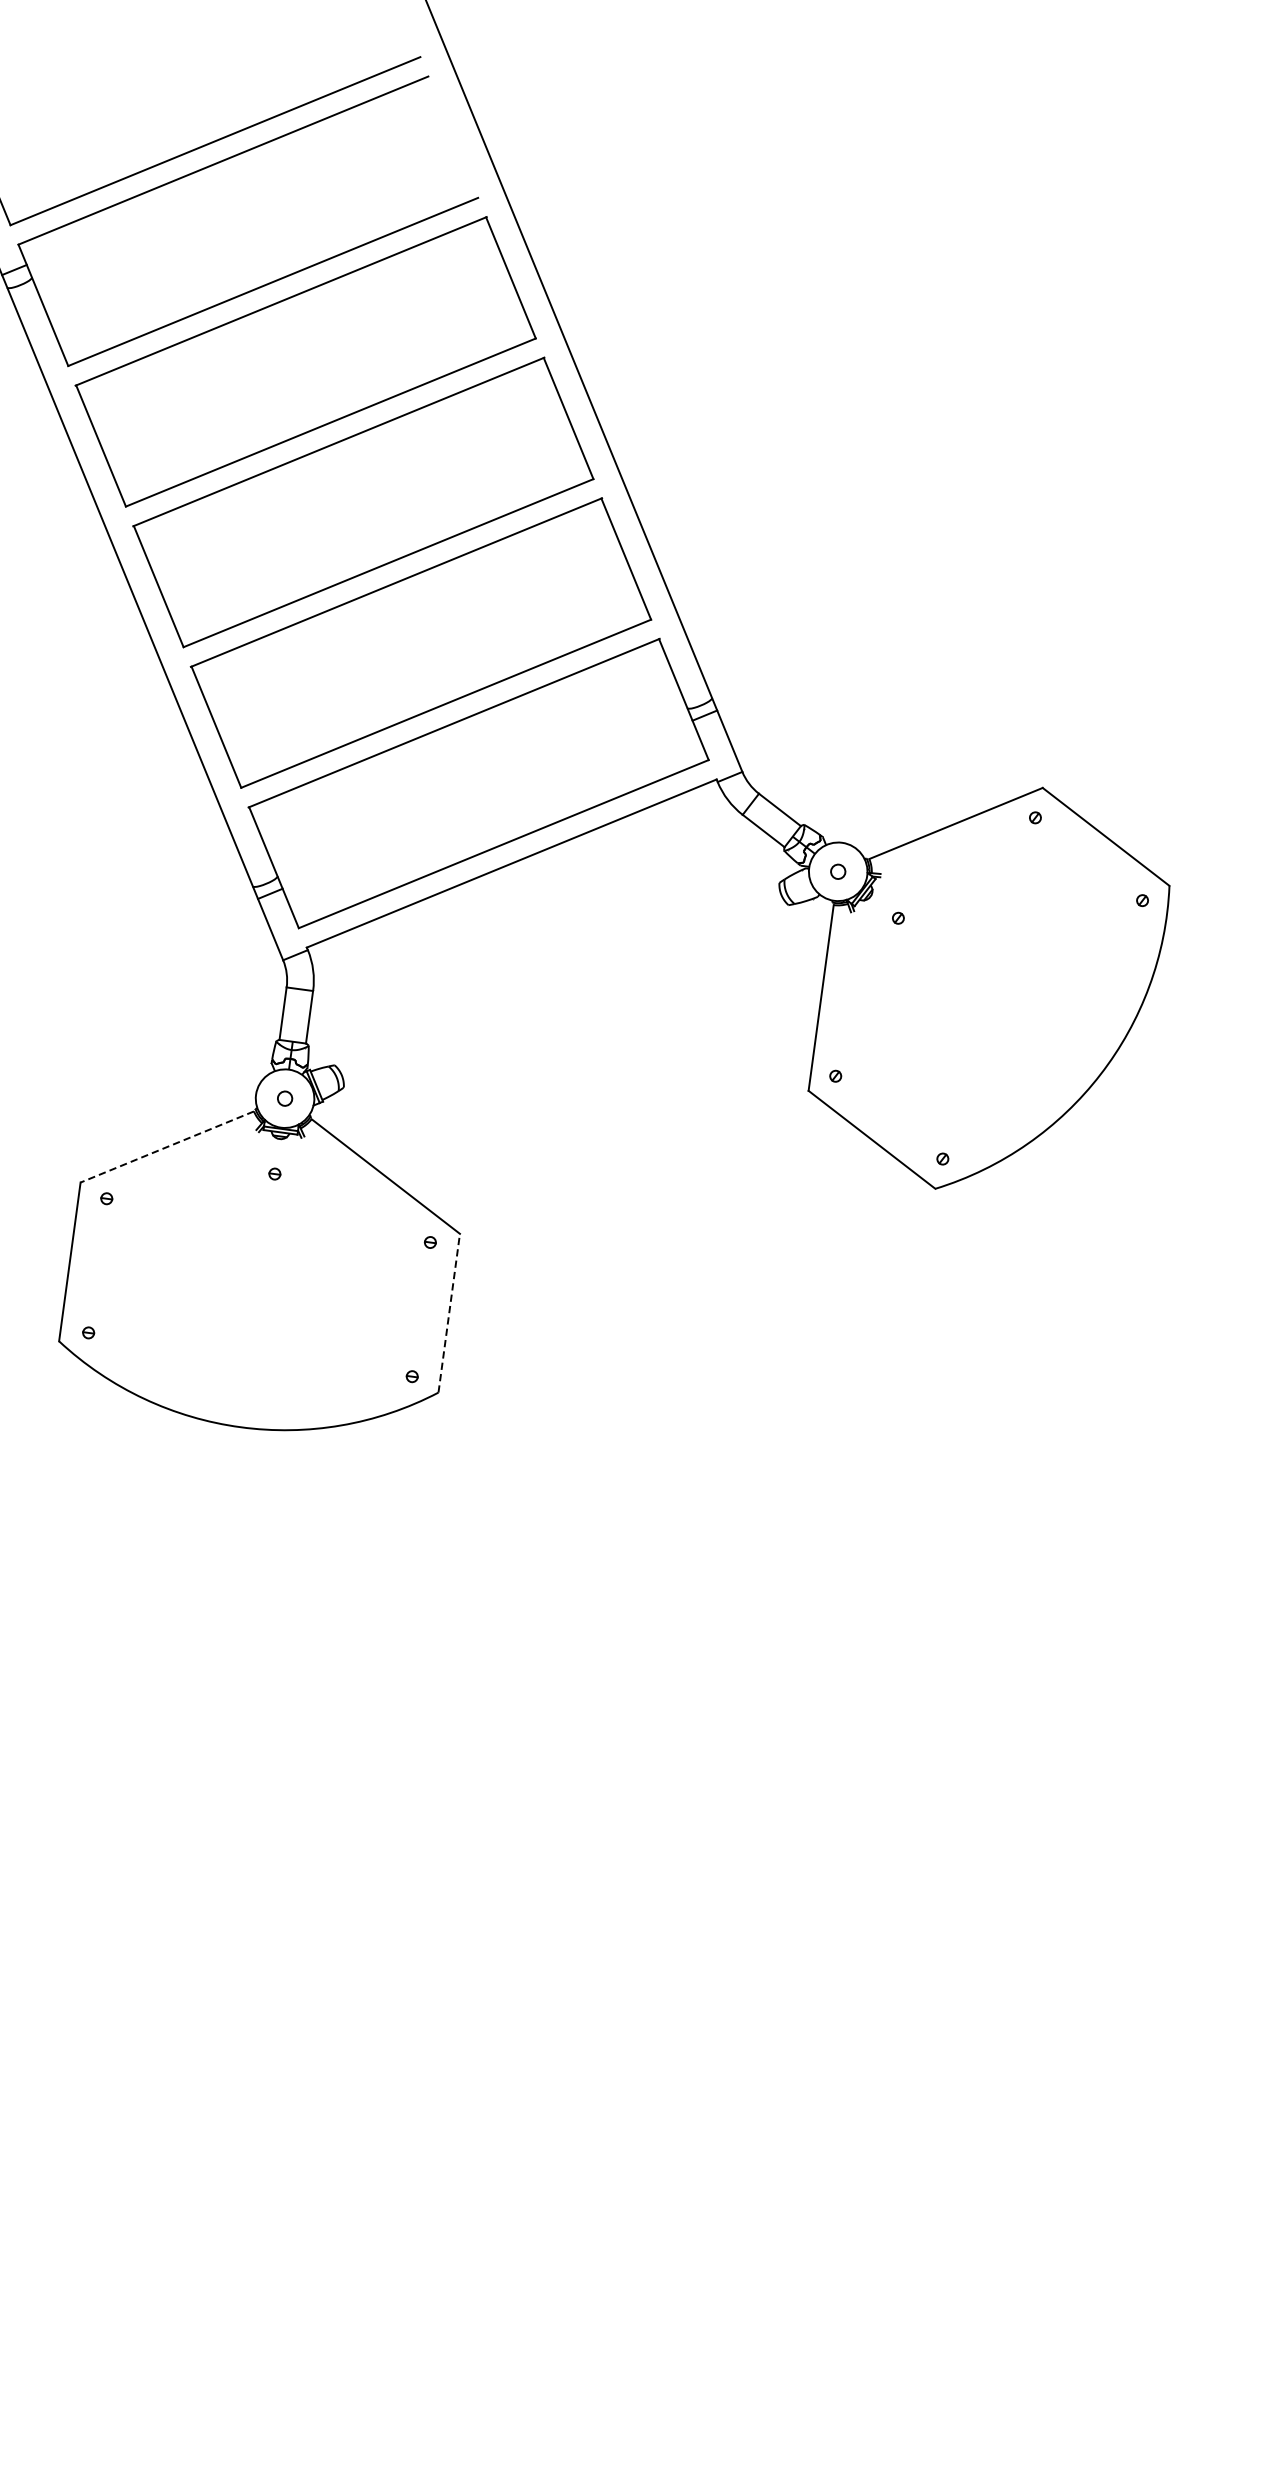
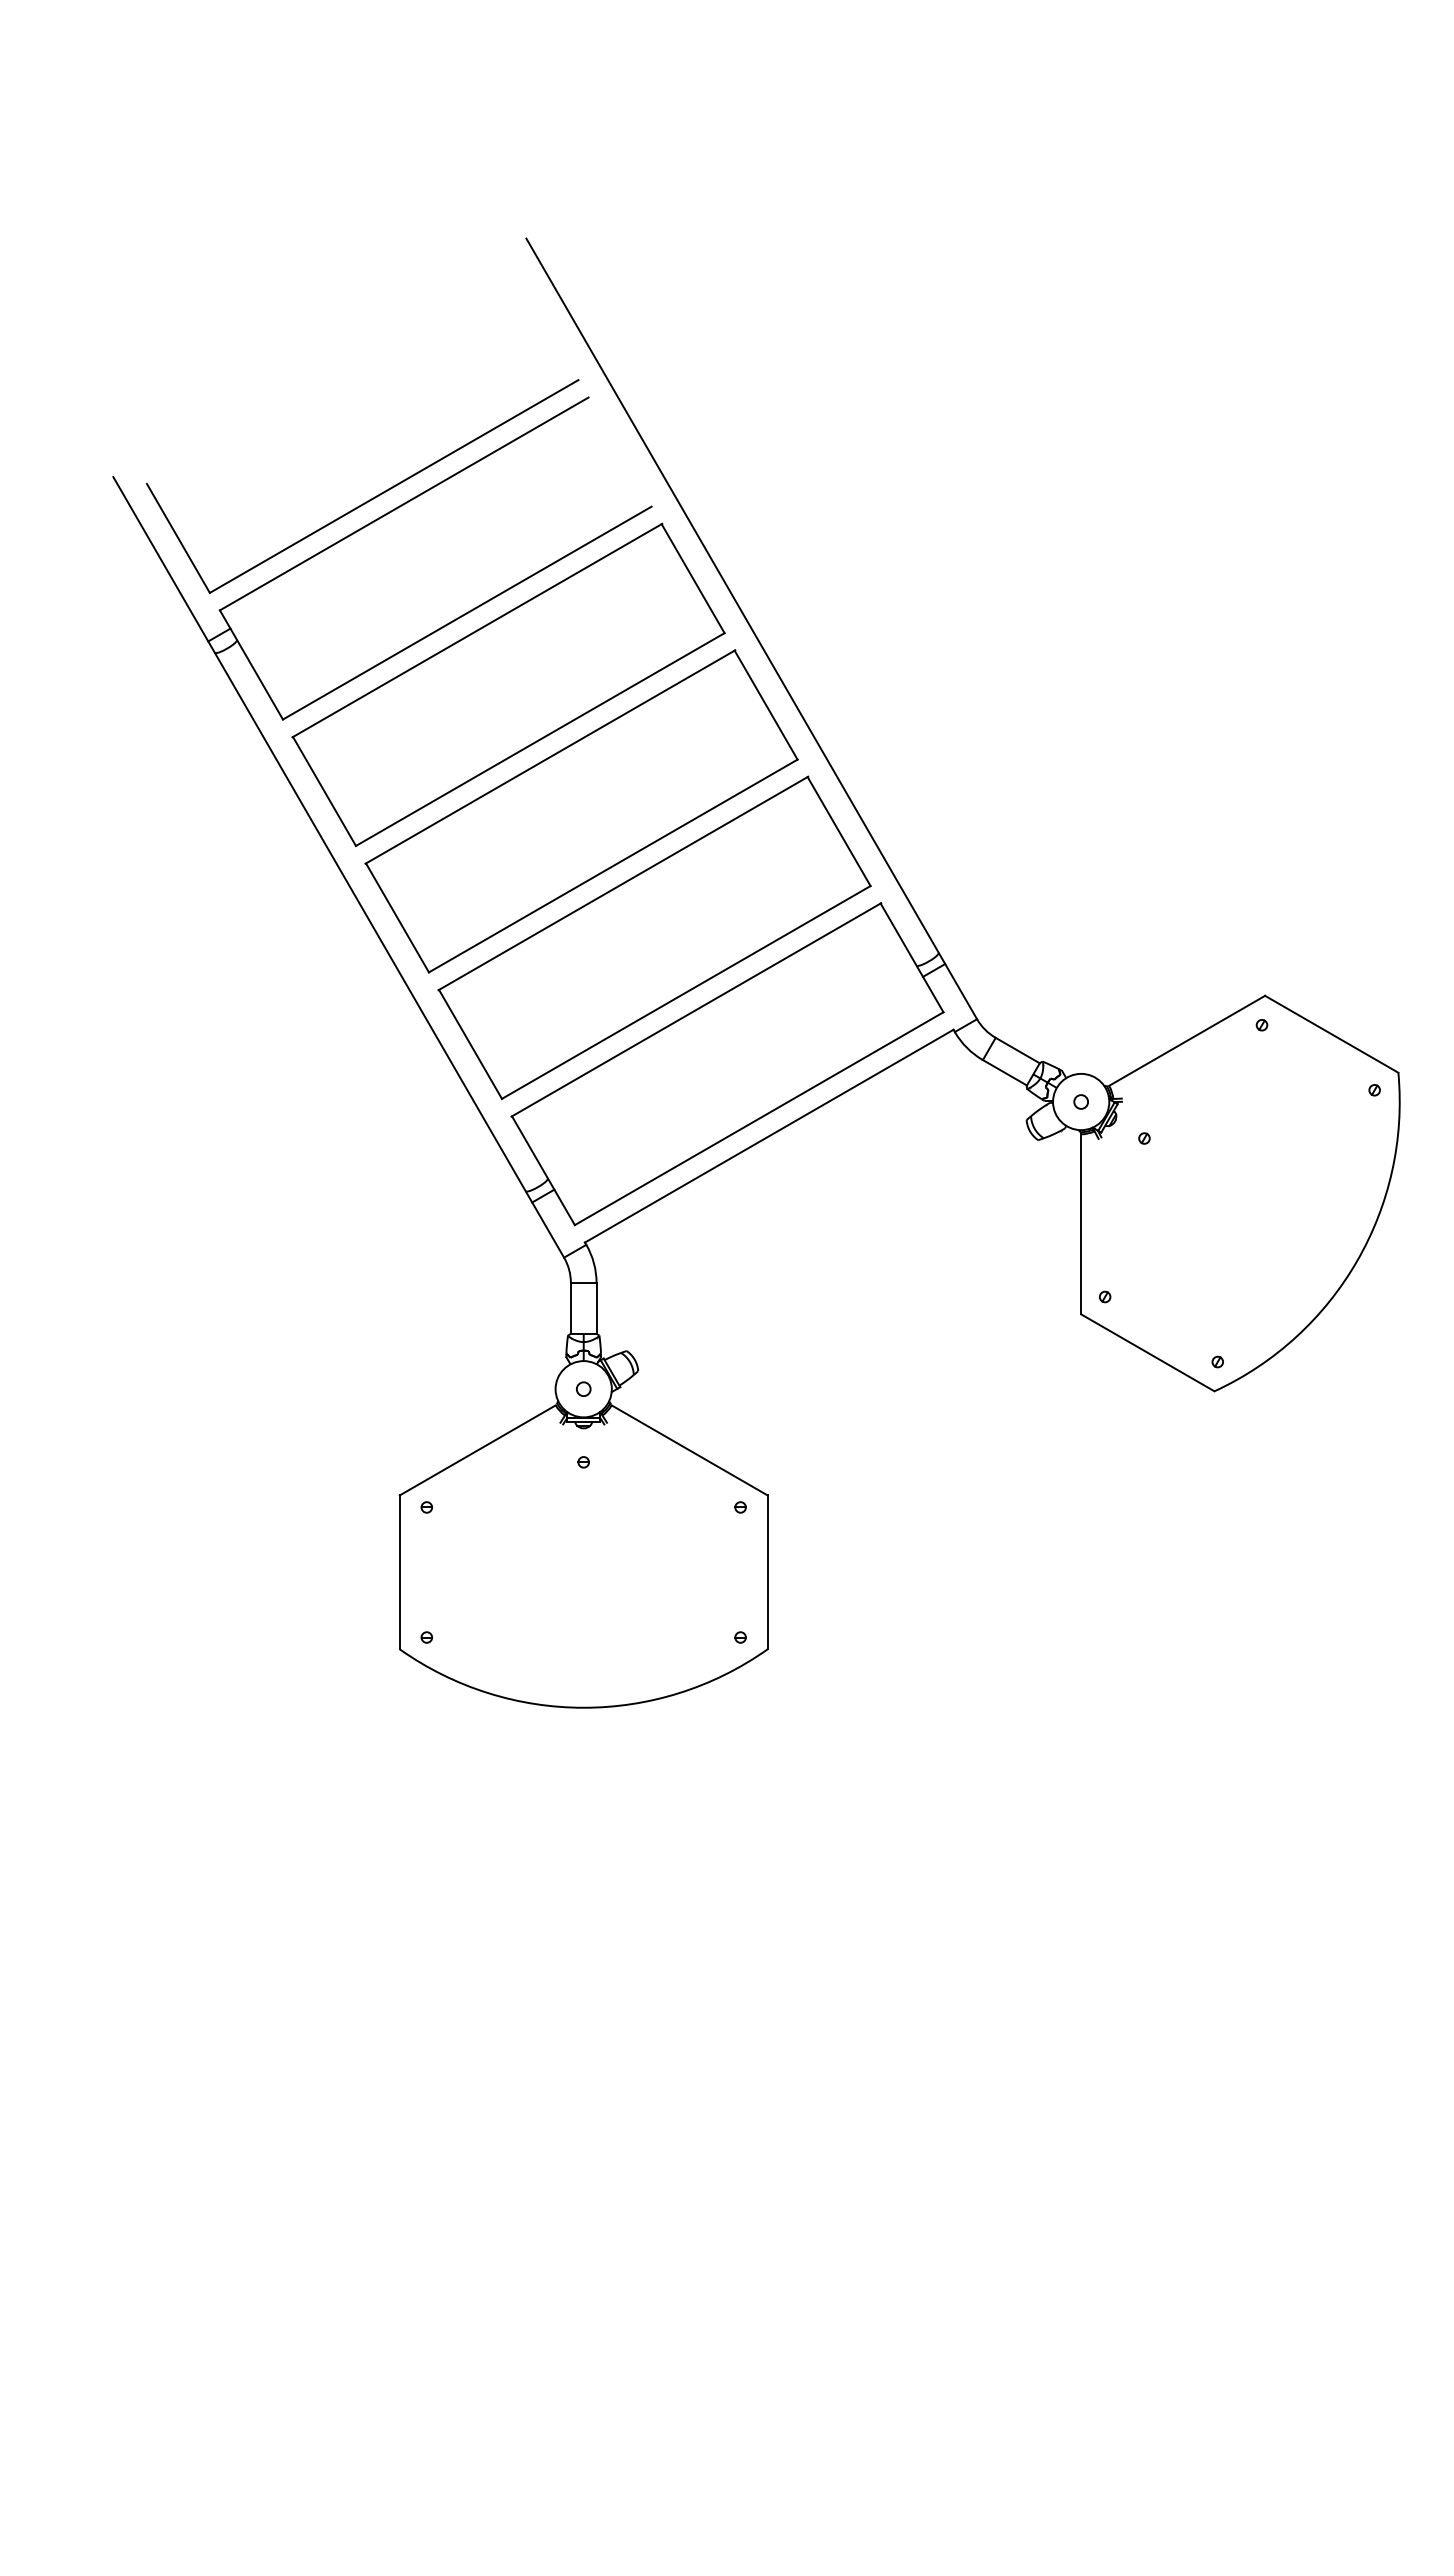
line: (166, 1147) -> (477, 1450), dashed -> solid
line: (449, 1313) -> (767, 1572), dashed -> solid

